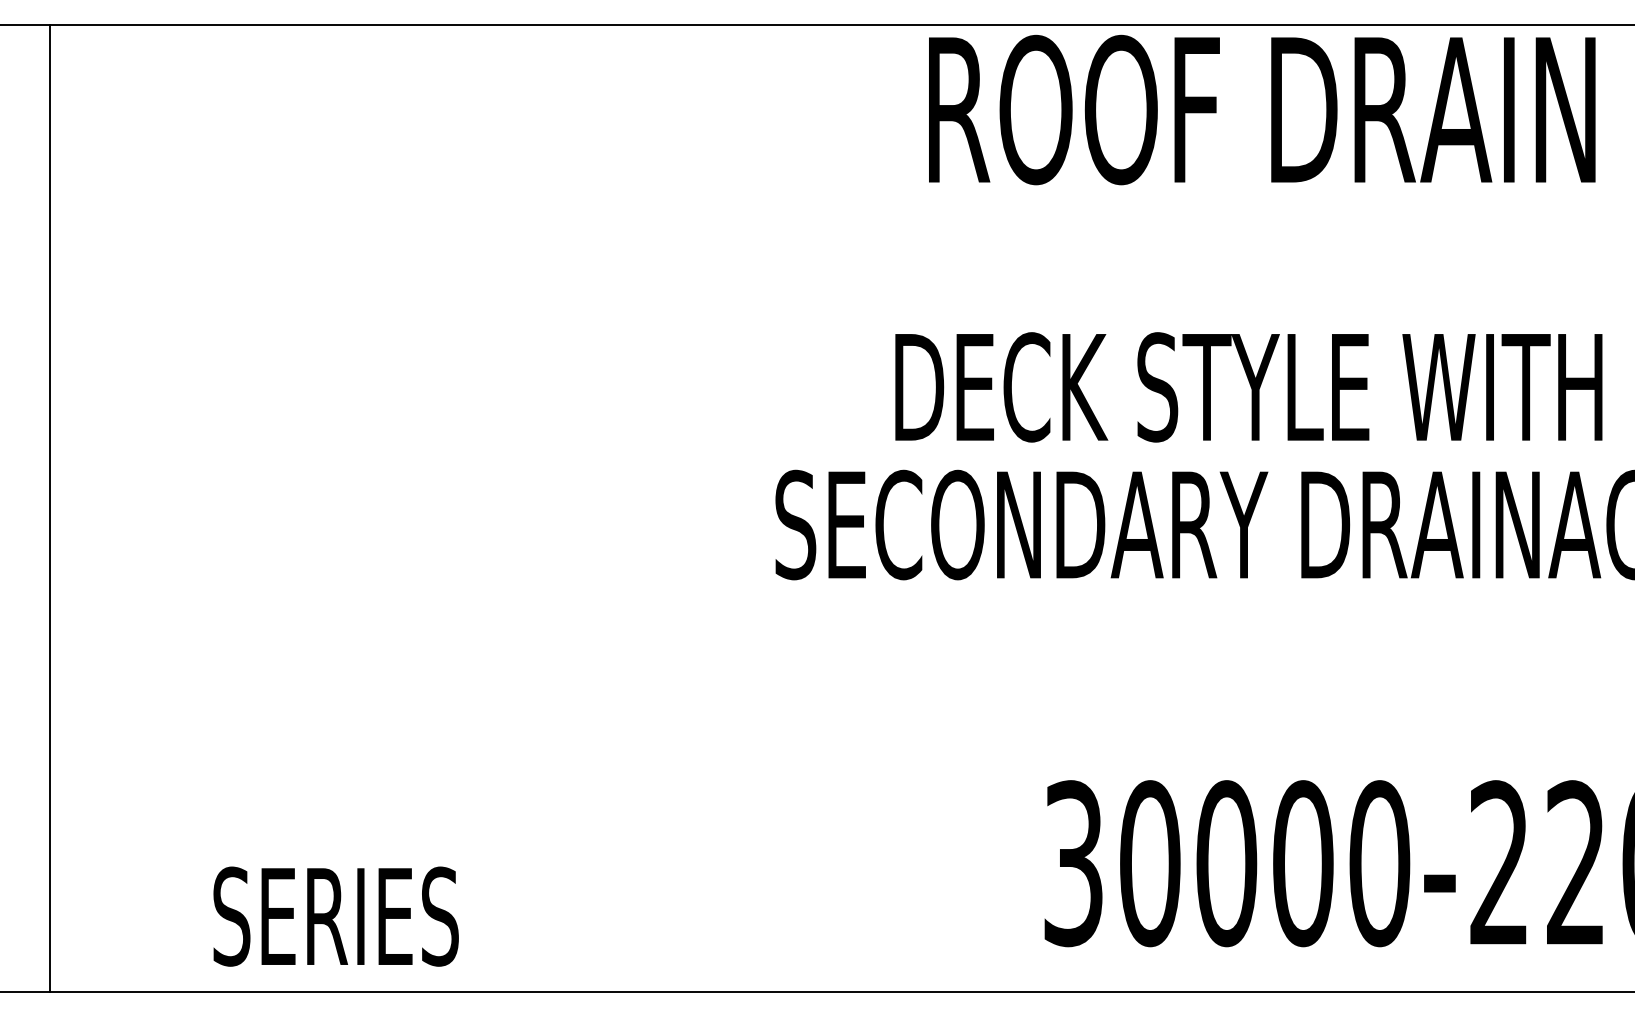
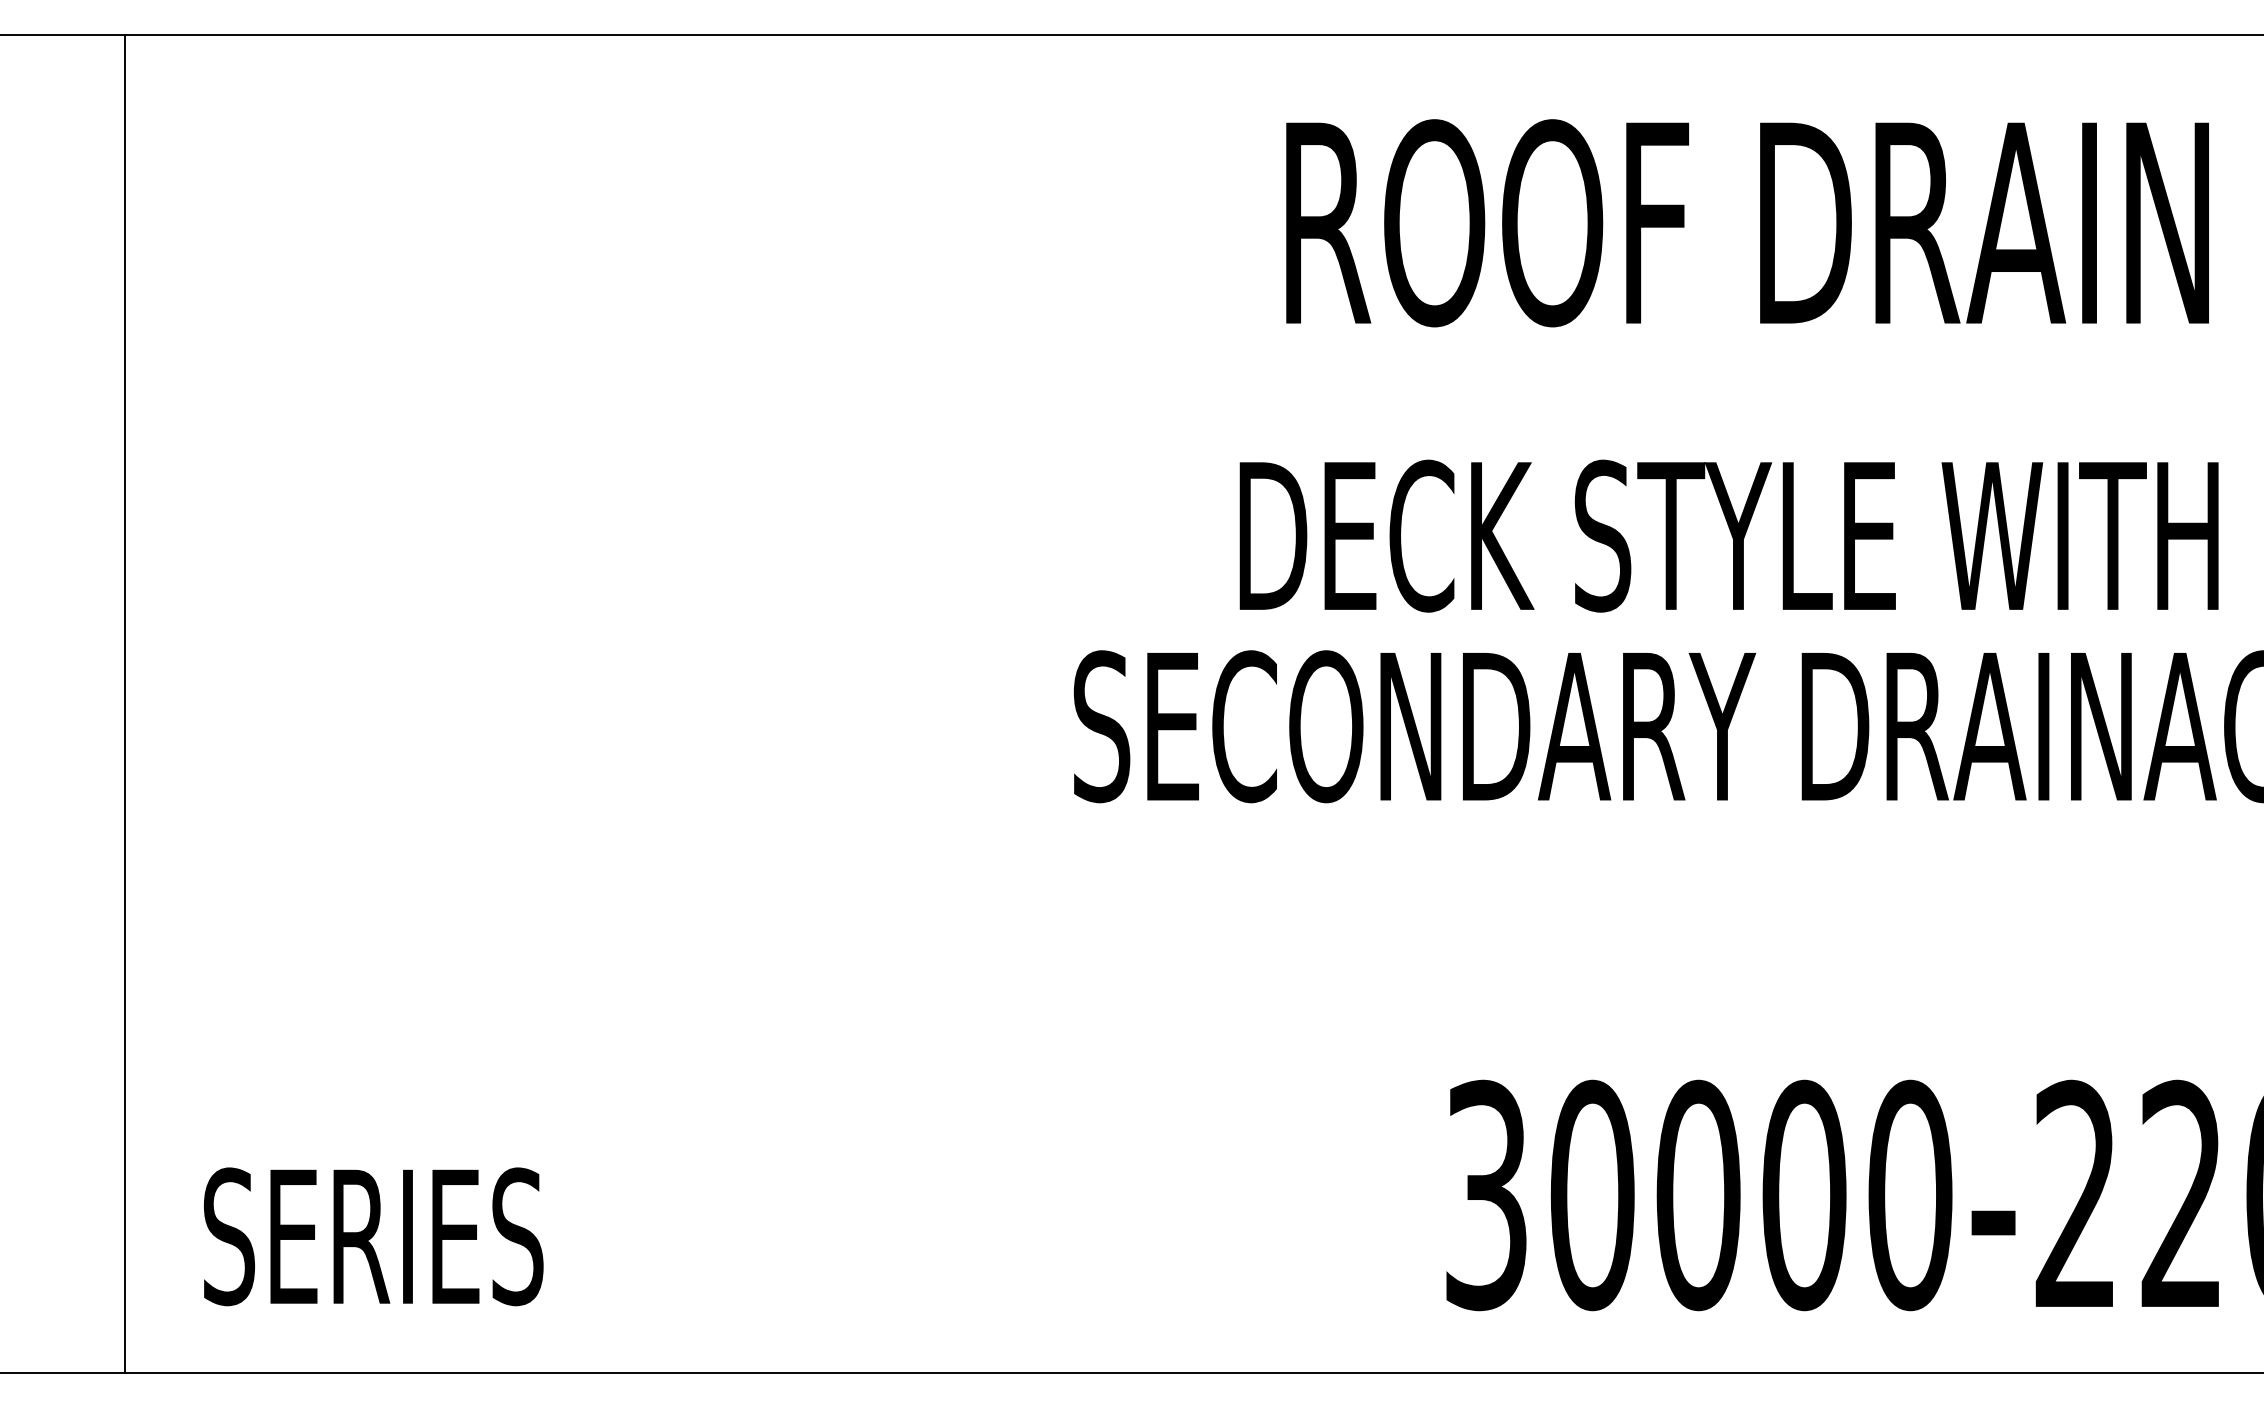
text: (1262, 110) -> (1747, 223), moved
line: (49, 508) -> (124, 703), moved
text: (336, 916) -> (373, 1236), moved

